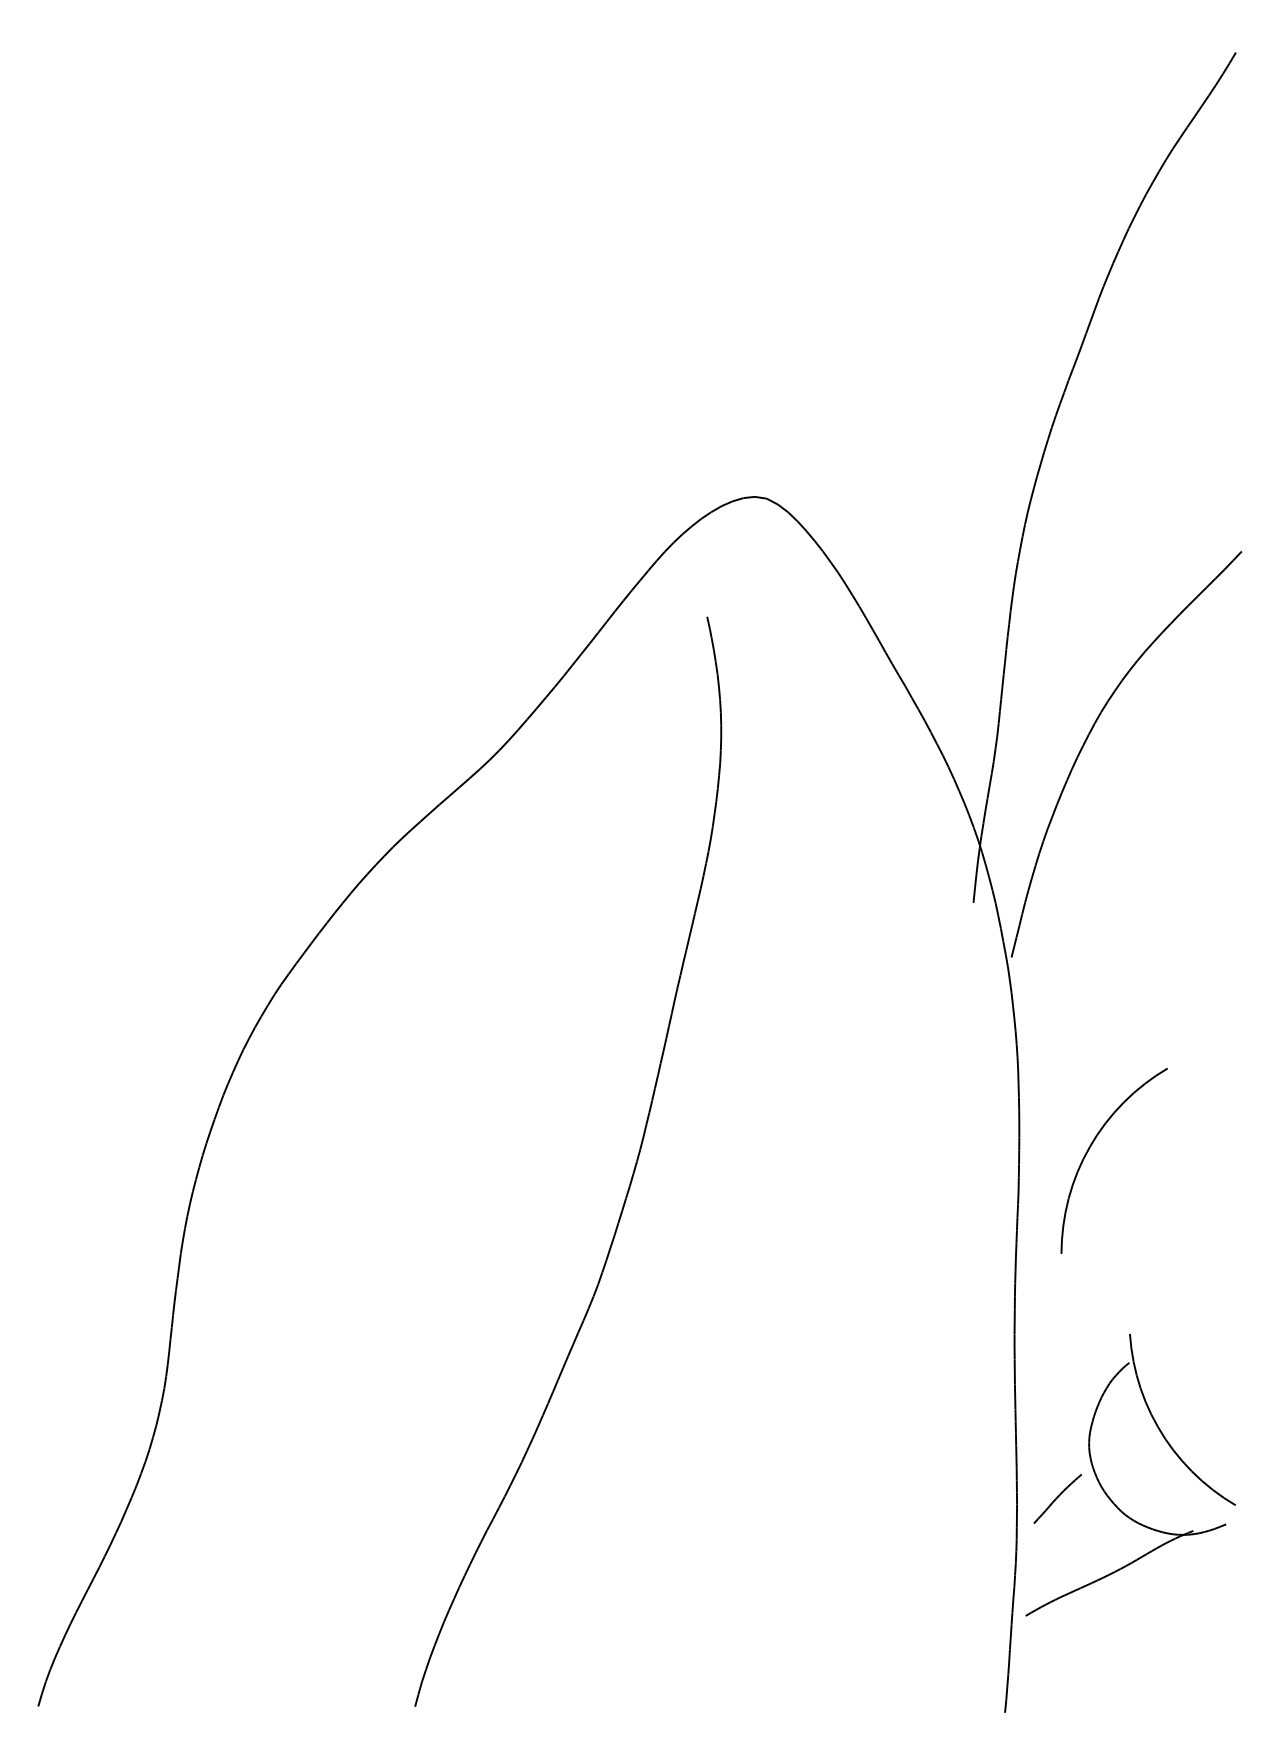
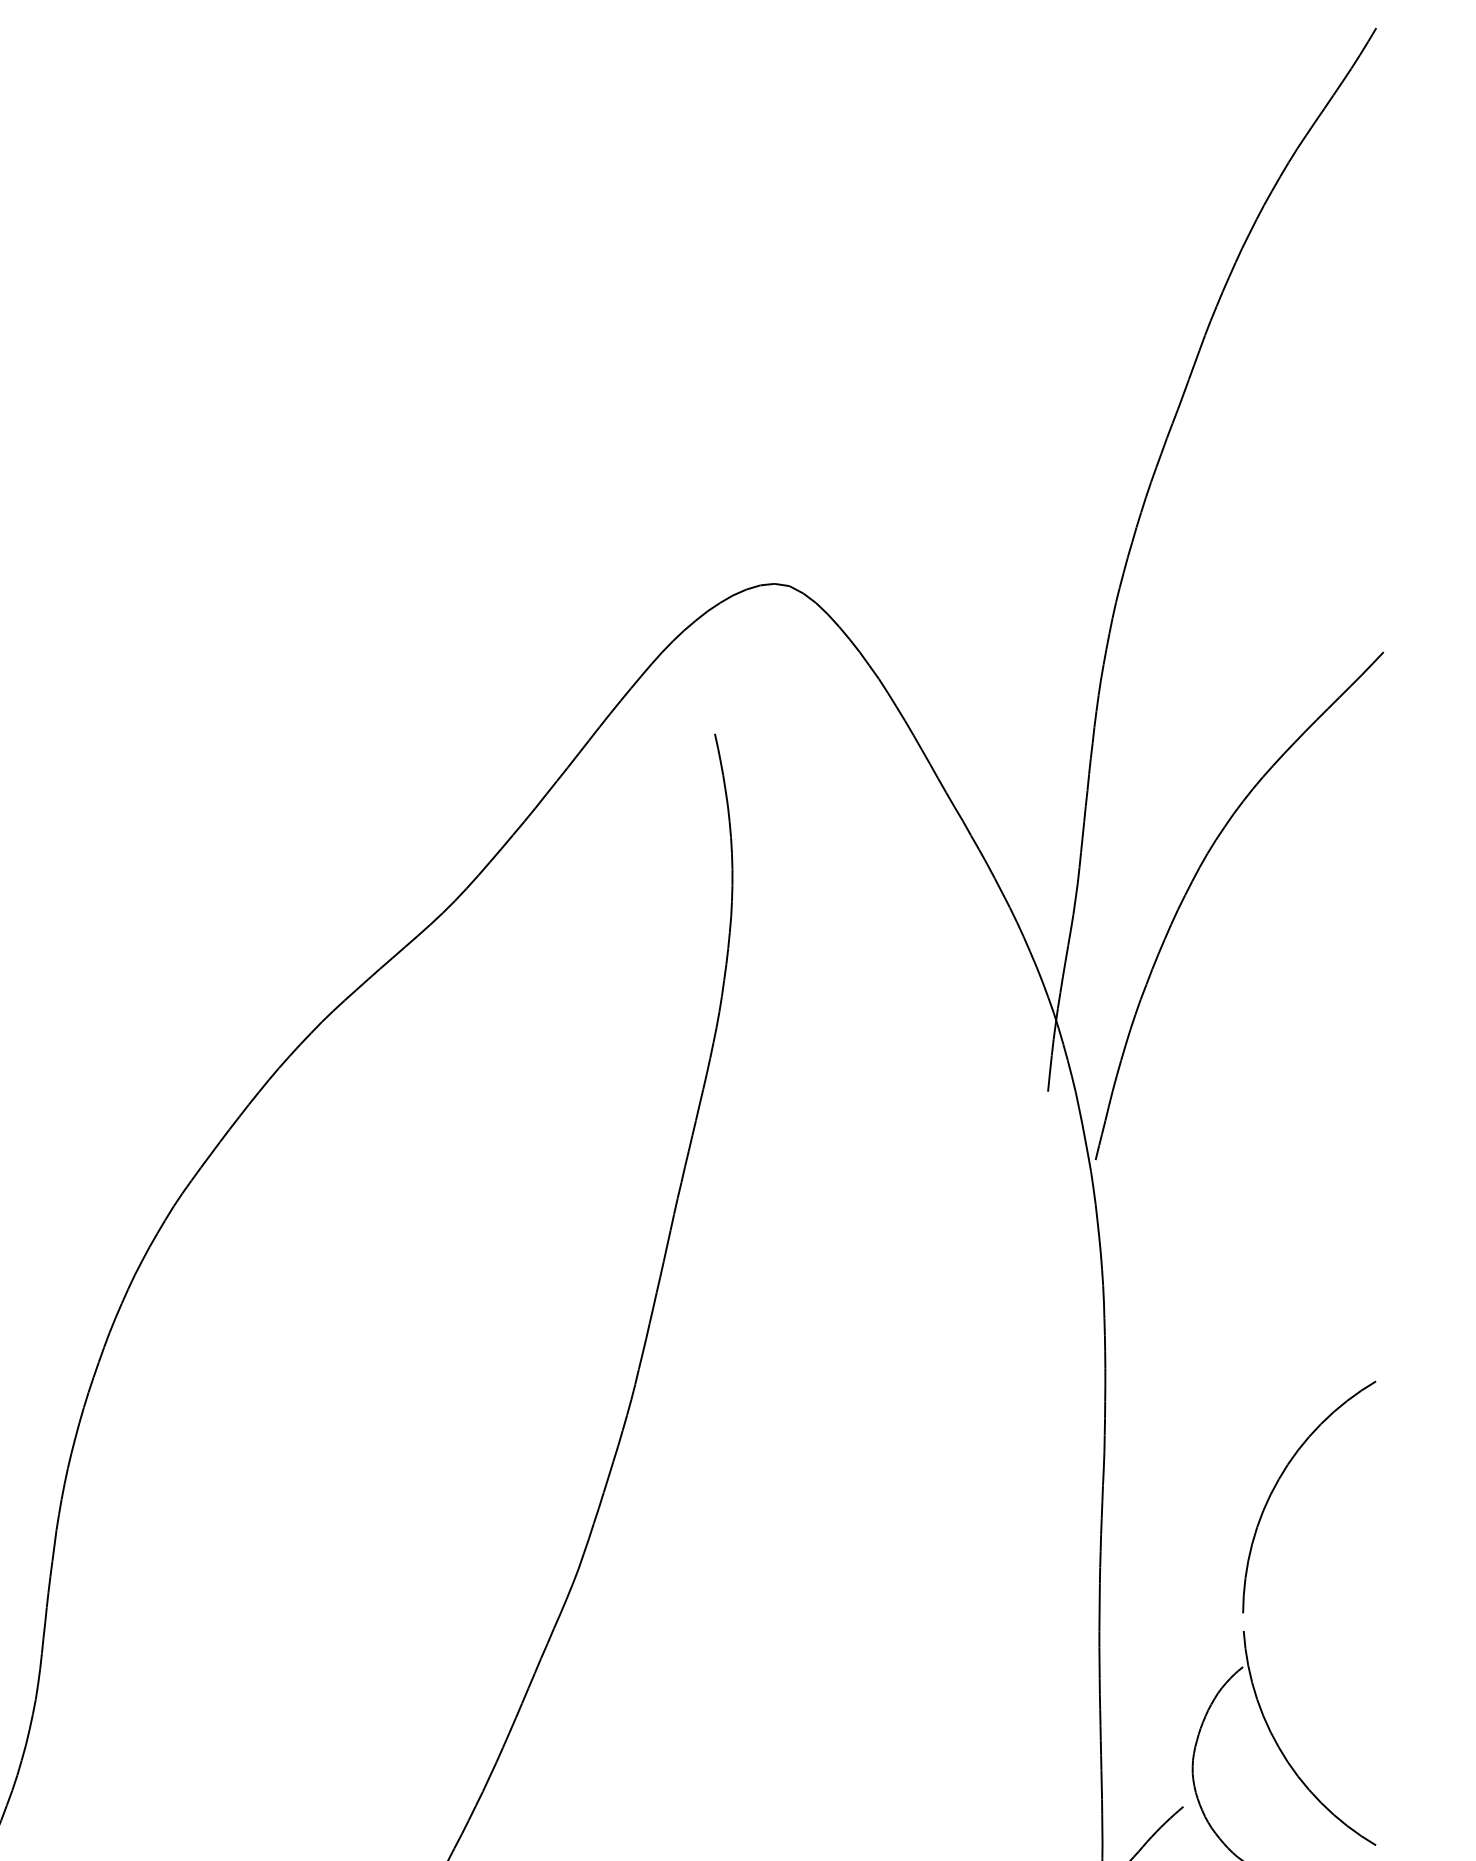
part: (1090, 1148) -> (1279, 1481), moved

